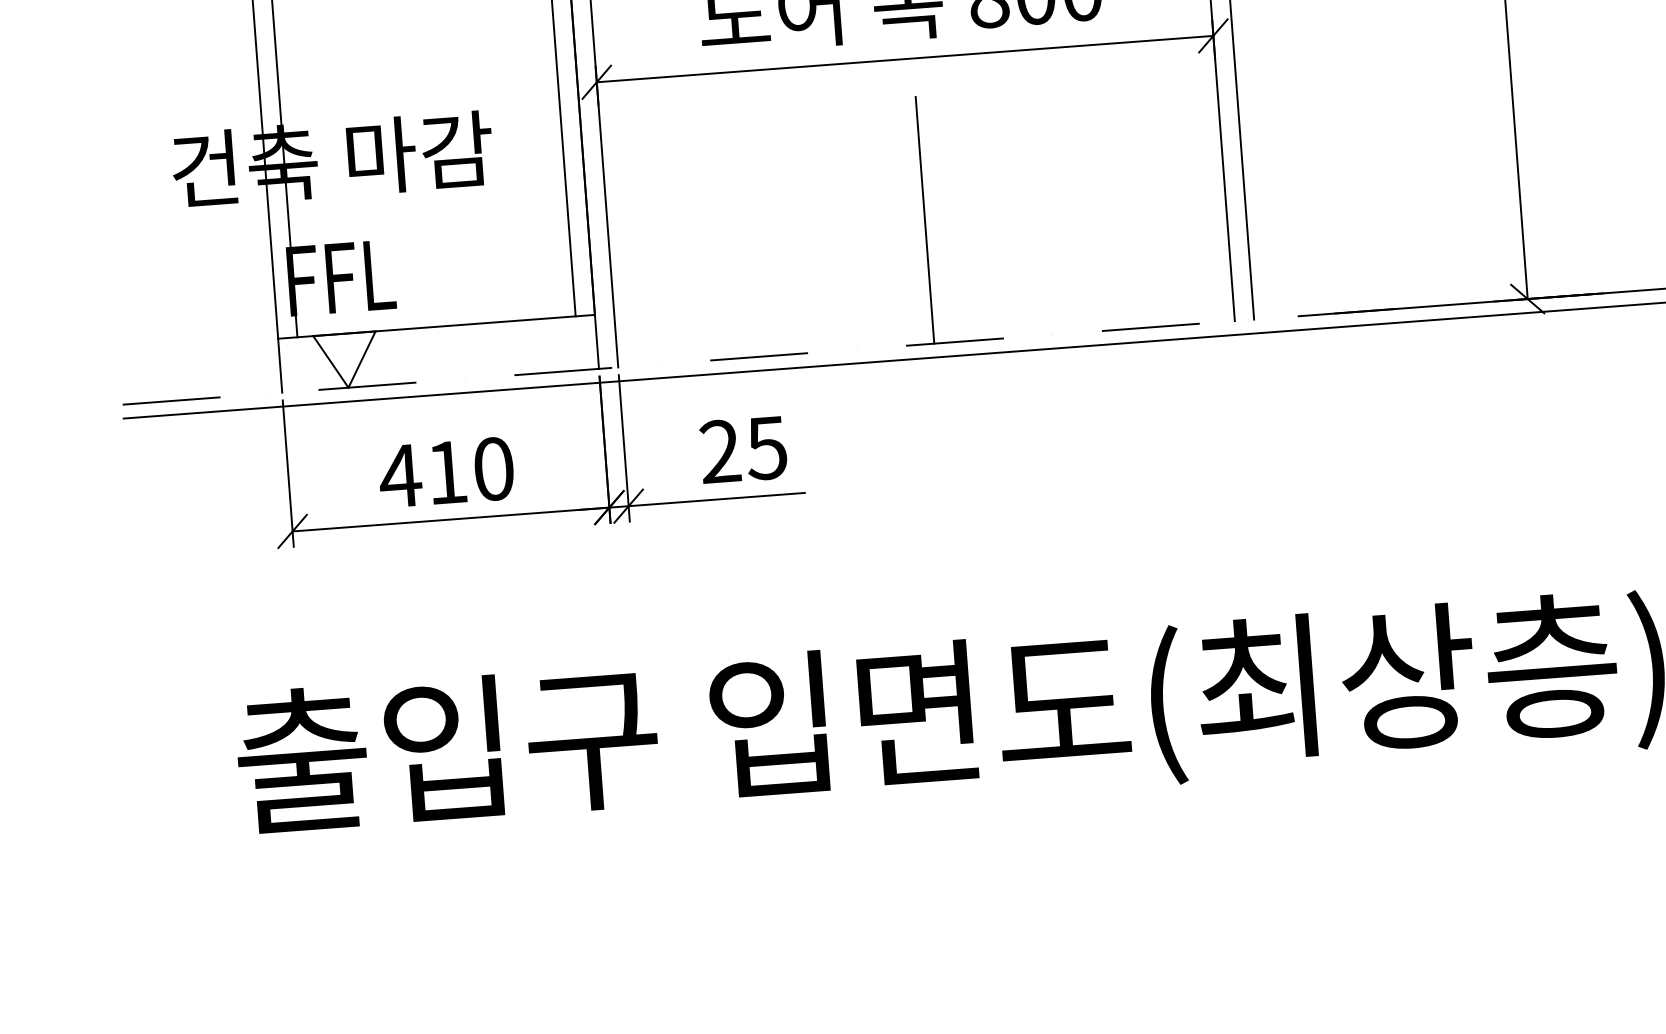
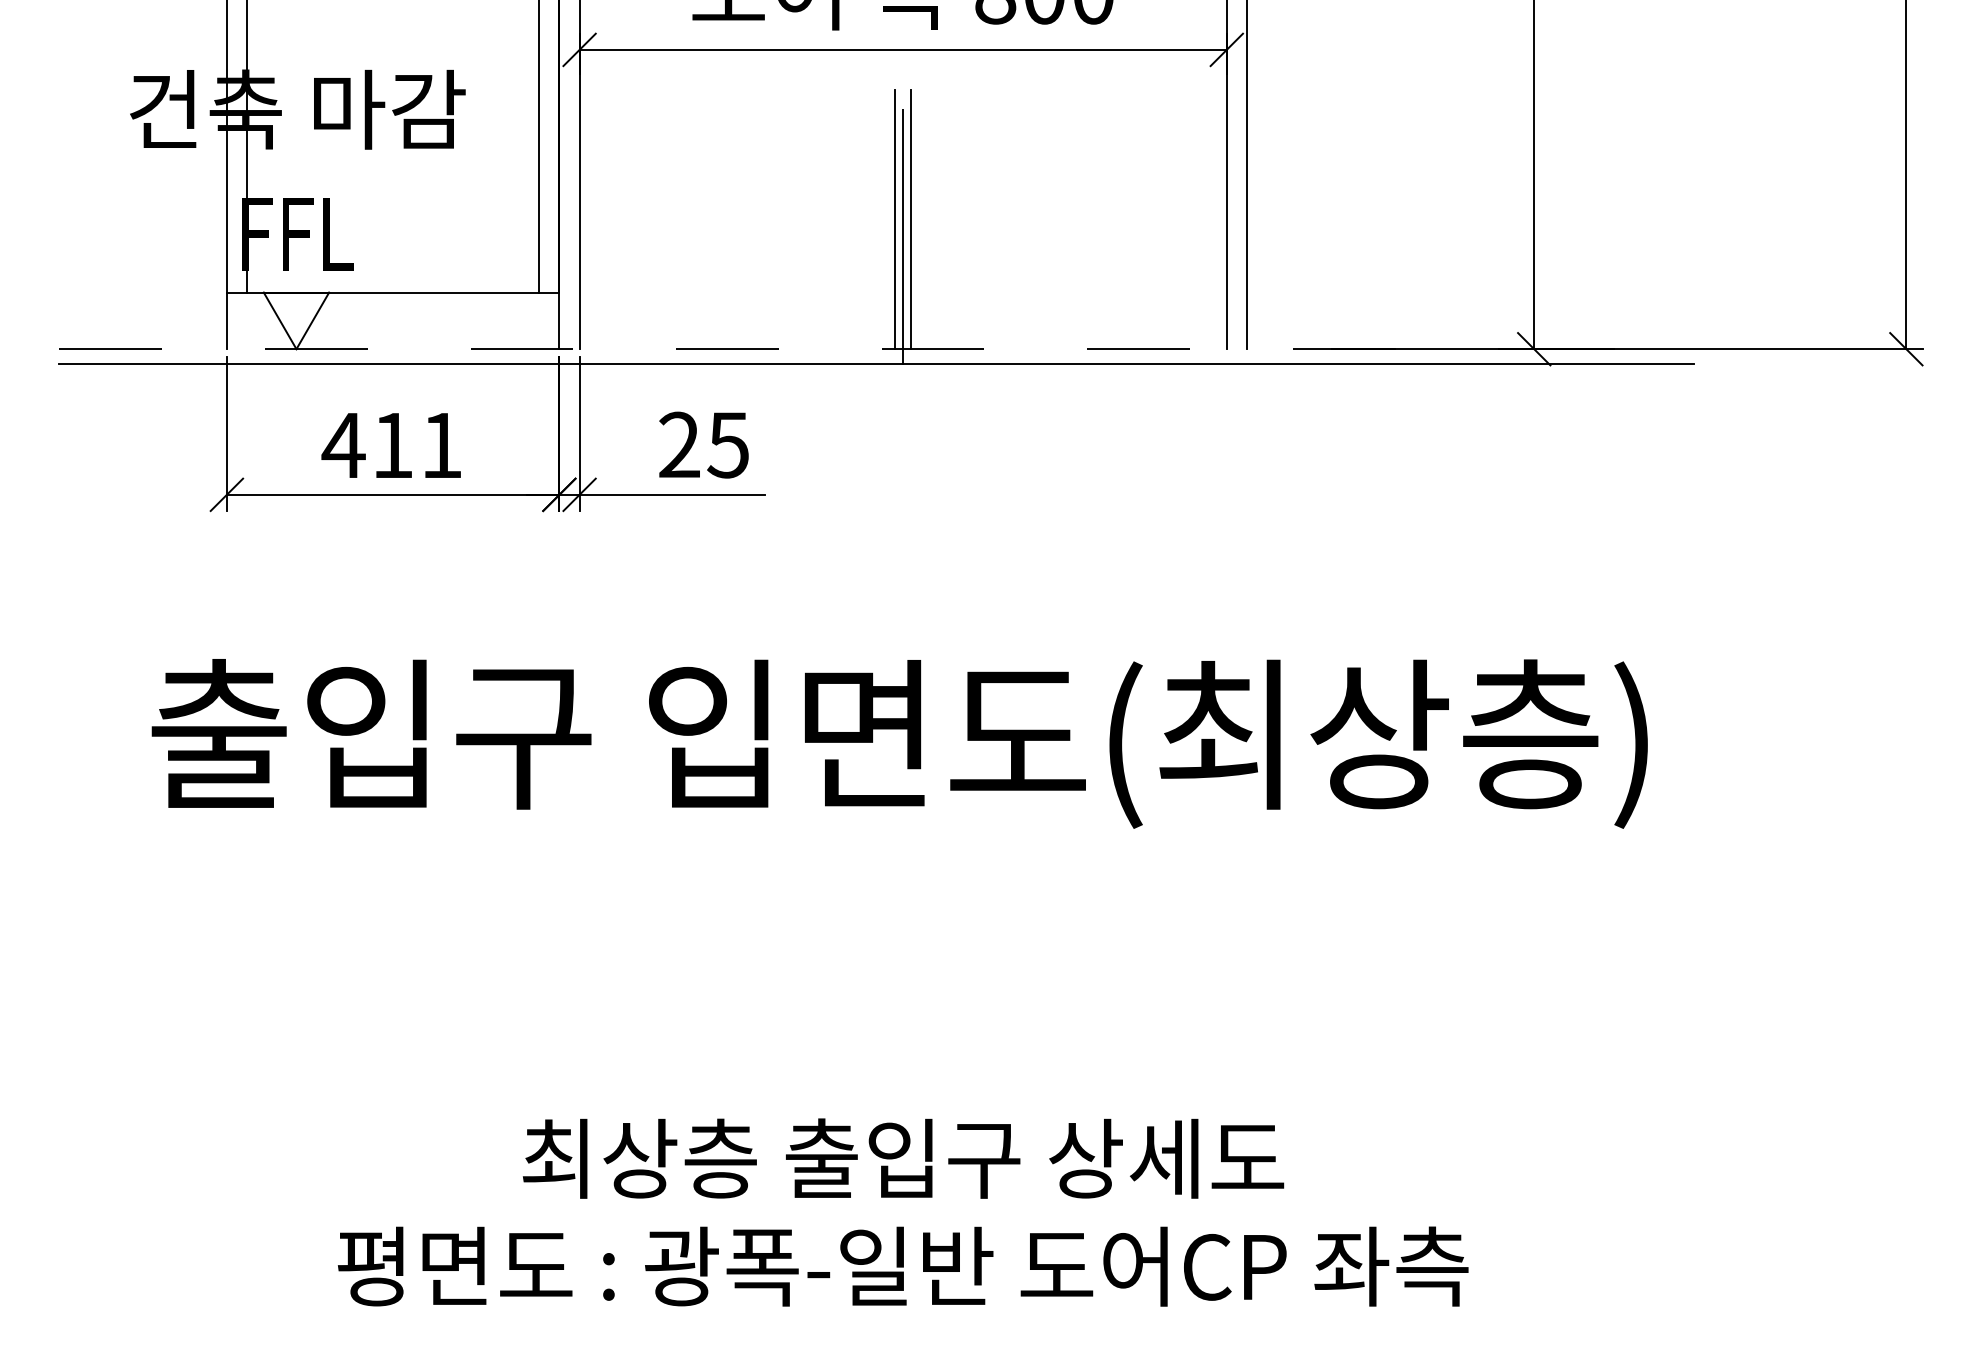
line: (909, 221) -> (895, 219), added
line: (918, 228) -> (903, 227), added
text: (494, 469) -> (442, 445), 410 -> 411

